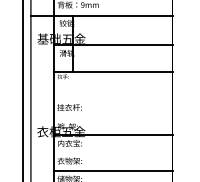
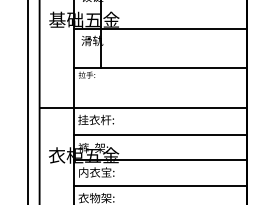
line: (101, 99) -> (142, 108), added
line: (113, 117) -> (160, 134), added
line: (113, 152) -> (160, 185), added

